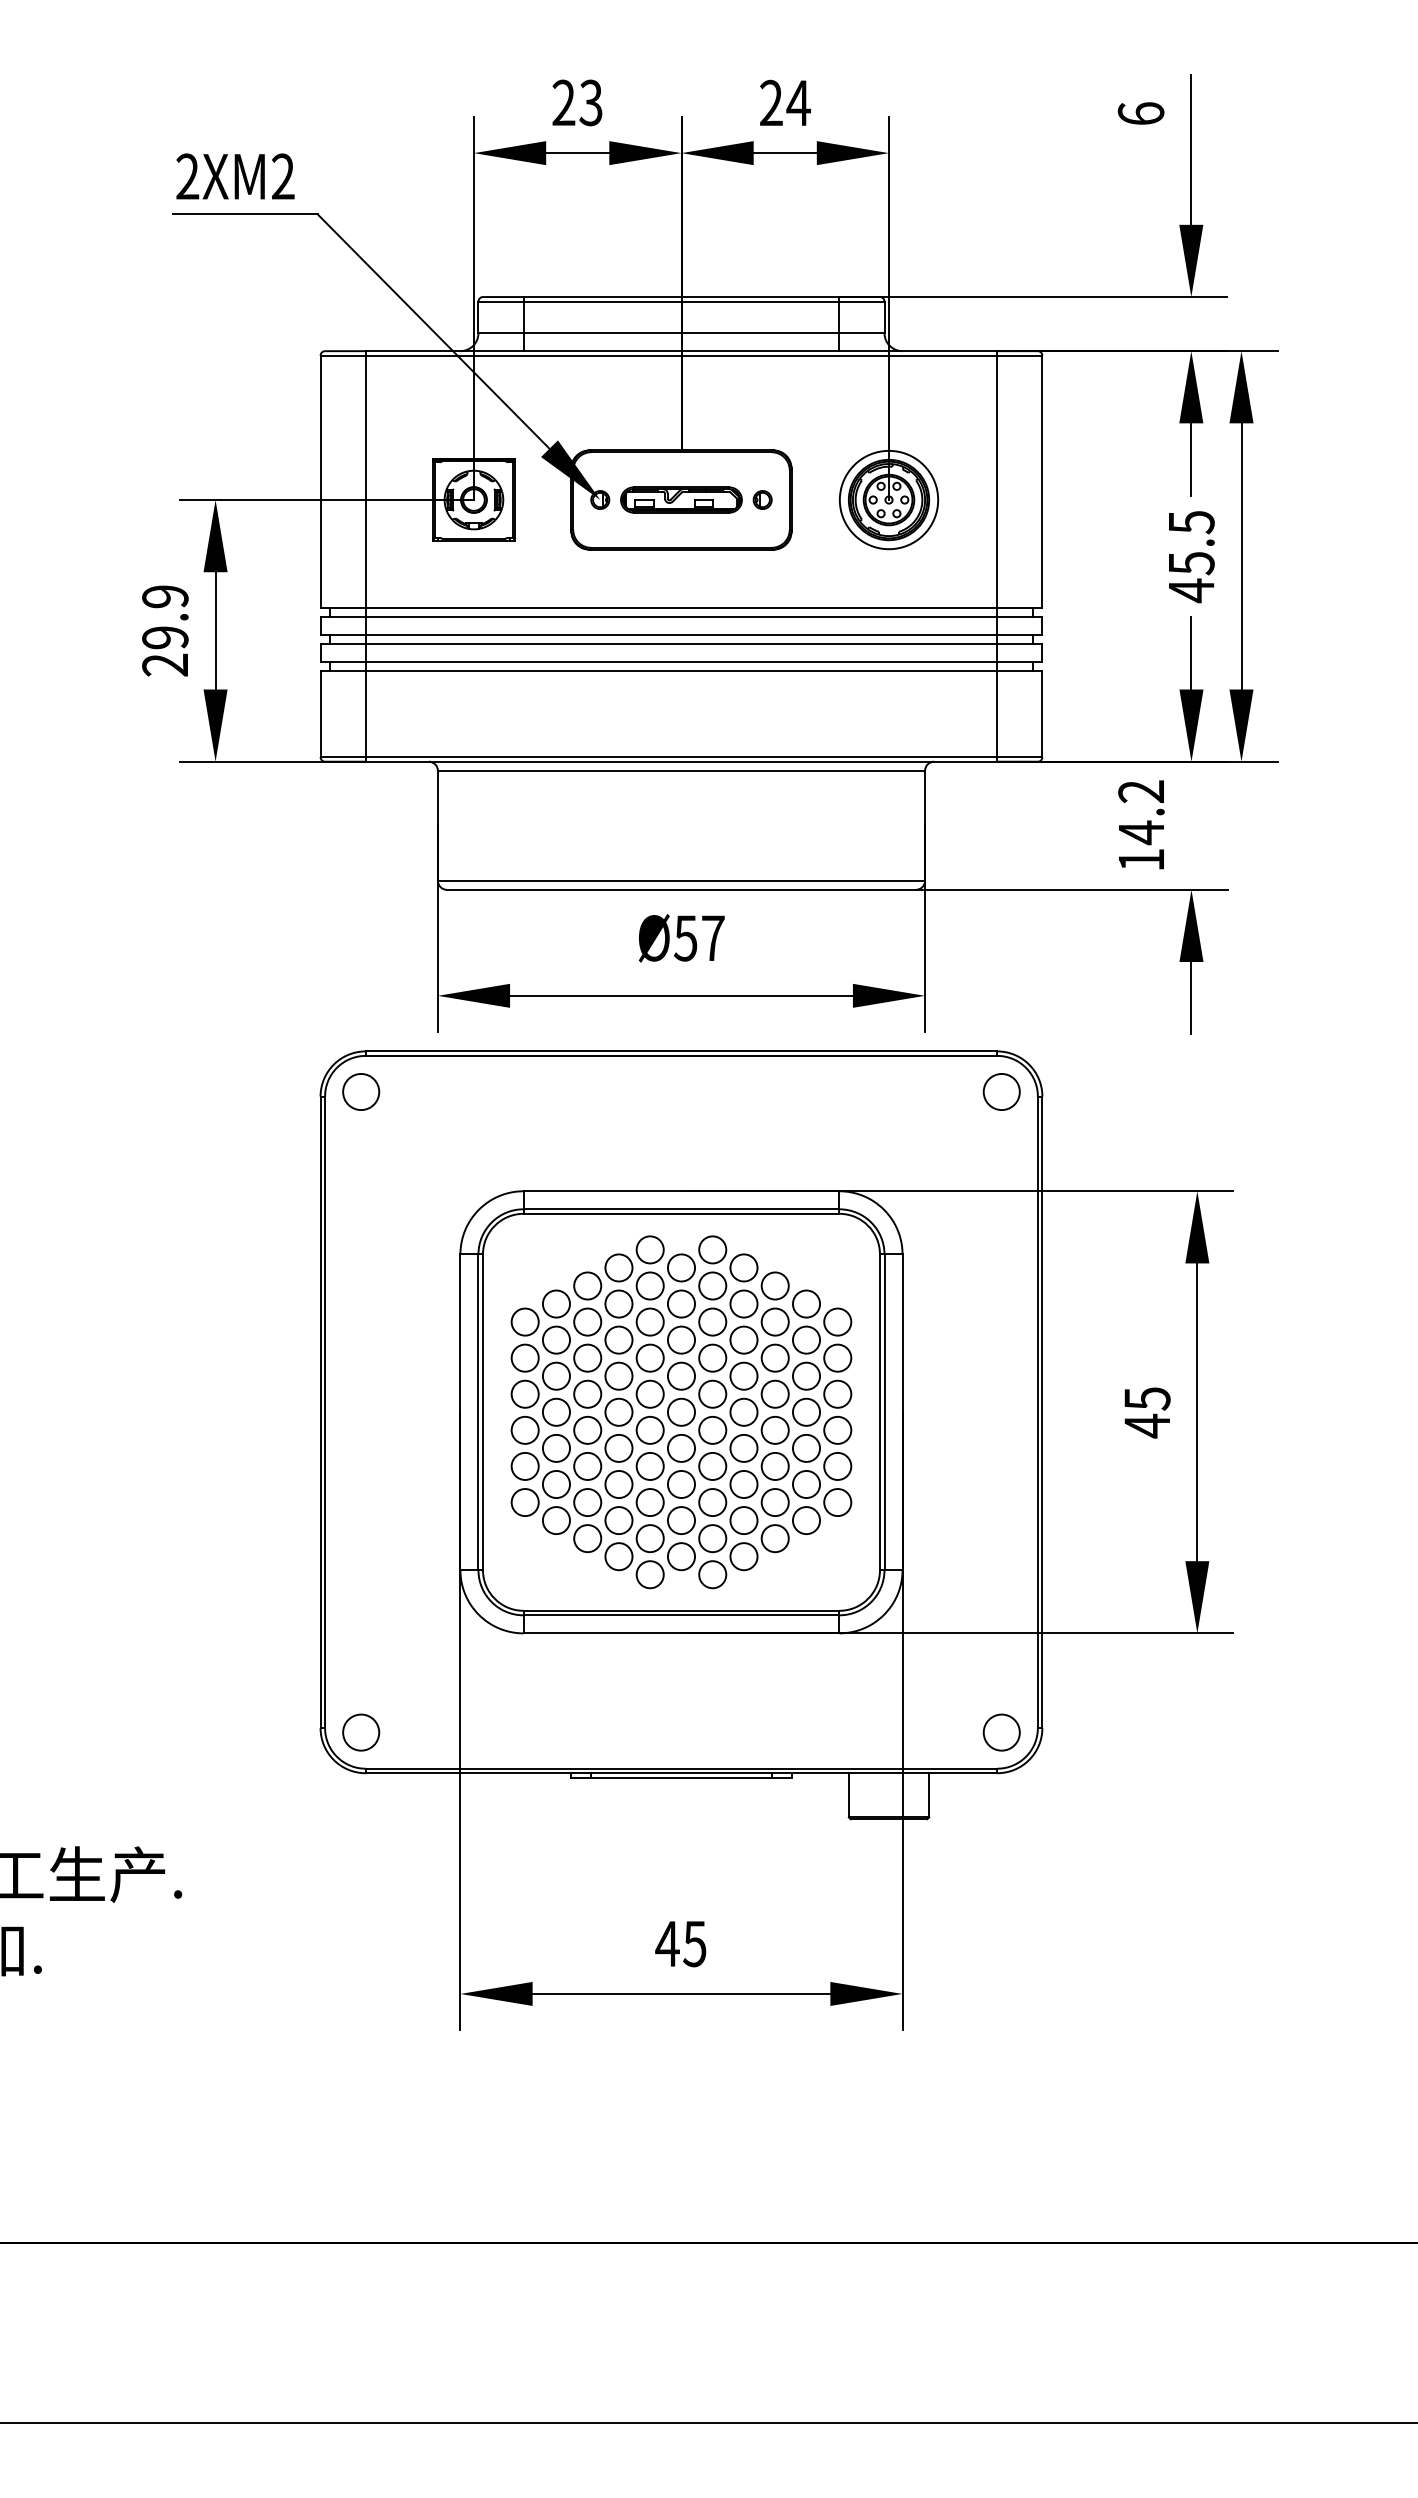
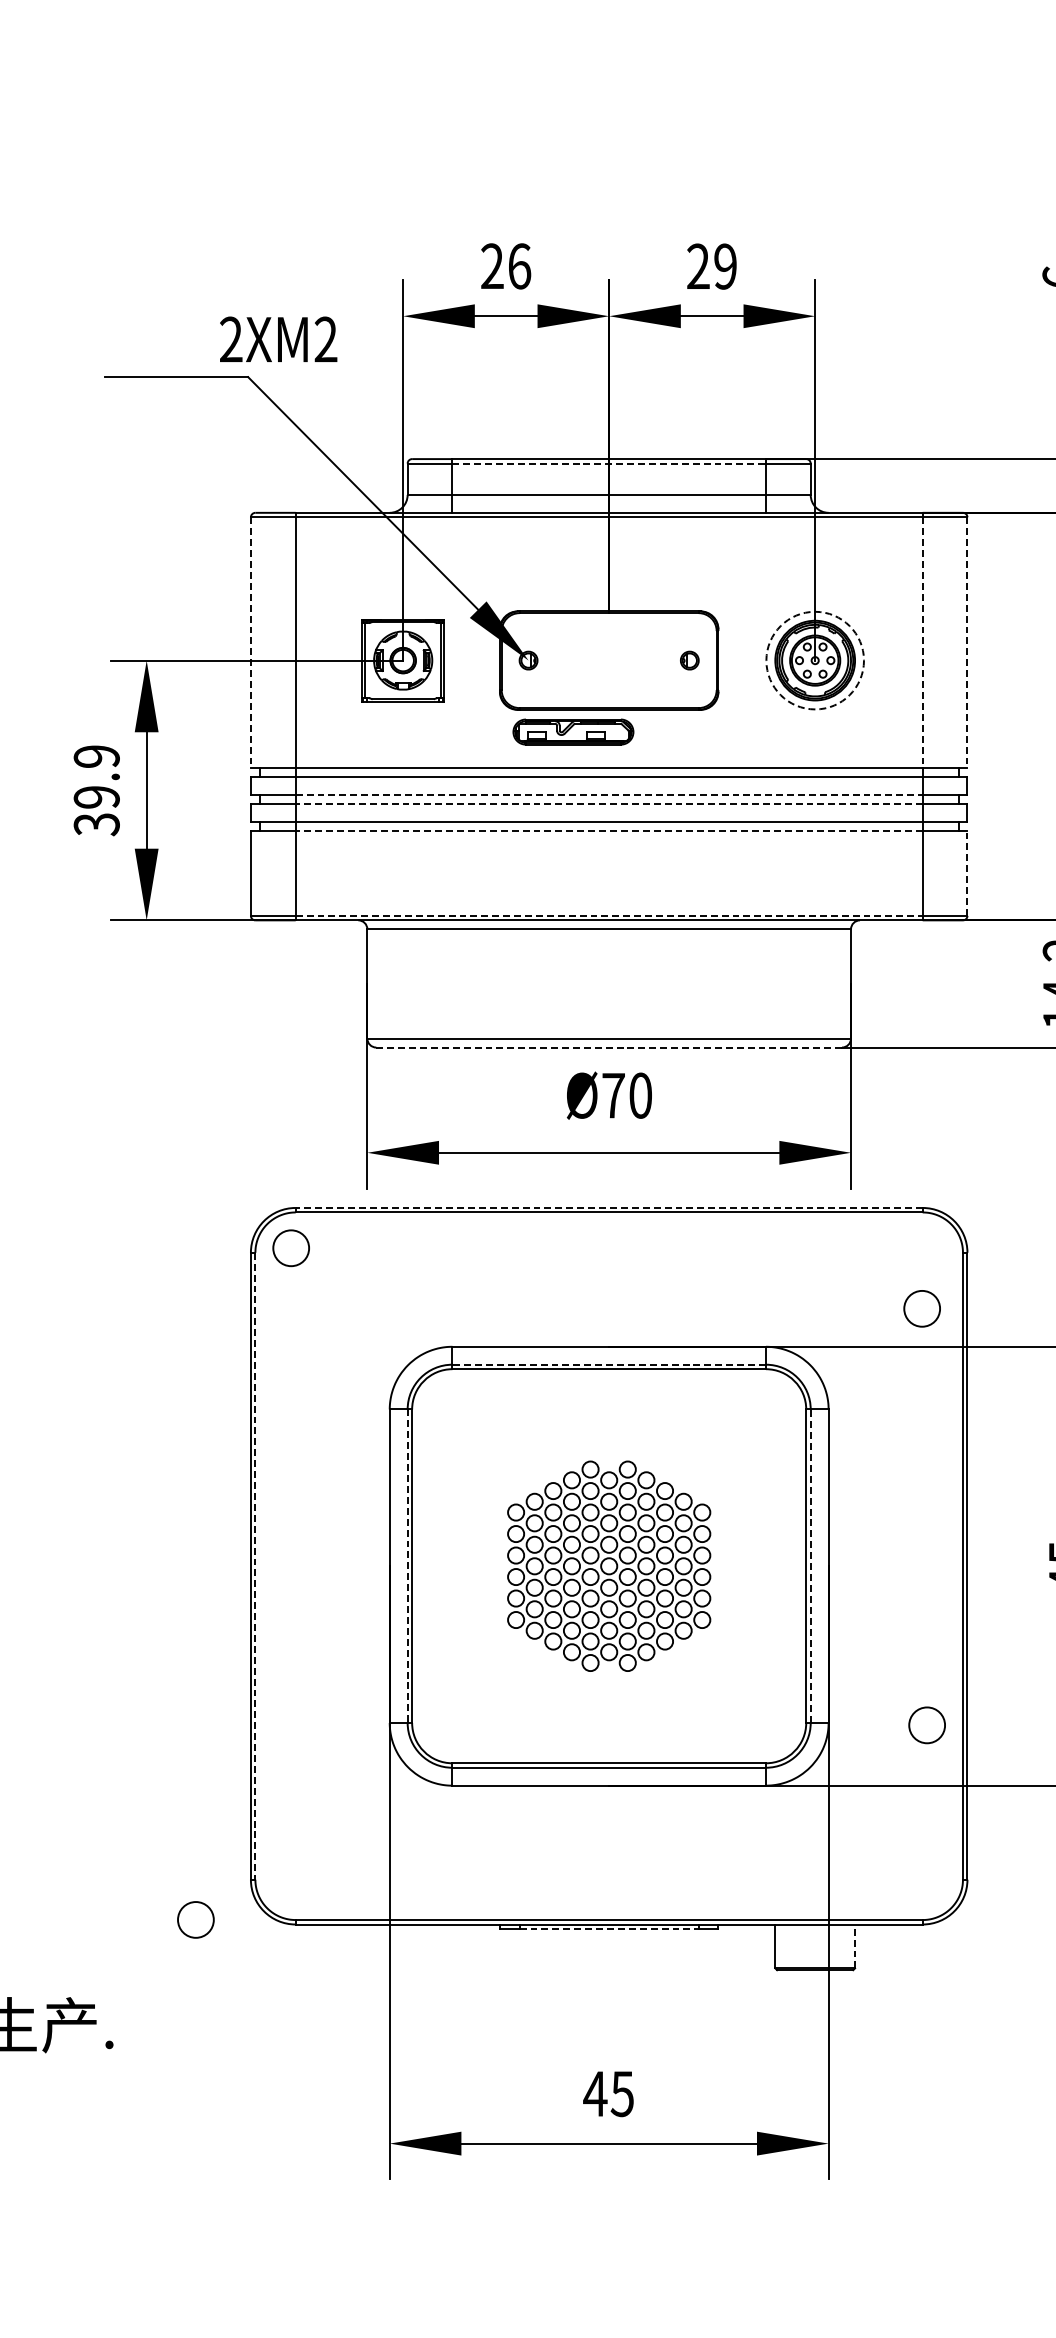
text: (590, 102) -> (518, 265), 23 -> 26
text: (798, 102) -> (725, 265), 24 -> 29
text: (235, 176) -> (278, 339), moved
line: (681, 301) -> (609, 463), solid -> dashed
line: (320, 482) -> (250, 643), solid -> dashed
line: (997, 482) -> (922, 643), solid -> dashed
line: (1042, 482) -> (967, 643), solid -> dashed
part: (681, 499) -> (573, 731), moved
circle: (888, 499) -> (814, 660), solid -> dashed
line: (681, 635) -> (609, 795), solid -> dashed
line: (681, 644) -> (609, 804), solid -> dashed
text: (165, 665) -> (96, 824), 29.9 -> 39.9
line: (681, 671) -> (609, 830), solid -> dashed
line: (1042, 714) -> (967, 873), solid -> dashed
line: (681, 757) -> (609, 916), solid -> dashed
line: (681, 889) -> (609, 1047), solid -> dashed
text: (699, 938) -> (627, 1095), Ø57 -> Ø70
line: (681, 1051) -> (609, 1208), solid -> dashed
circle: (1001, 1091) -> (921, 1308), moved
line: (681, 1209) -> (609, 1364), solid -> dashed
line: (325, 1412) -> (255, 1566), solid -> dashed
line: (478, 1412) -> (407, 1566), solid -> dashed
part: (681, 1412) -> (609, 1566), size x0.6
line: (884, 1412) -> (810, 1566), solid -> dashed
circle: (361, 1732) -> (196, 1919), moved
circle: (1001, 1732) -> (926, 1725), moved
line: (681, 1777) -> (609, 1928), solid -> dashed
line: (929, 1794) -> (855, 1945), solid -> dashed

